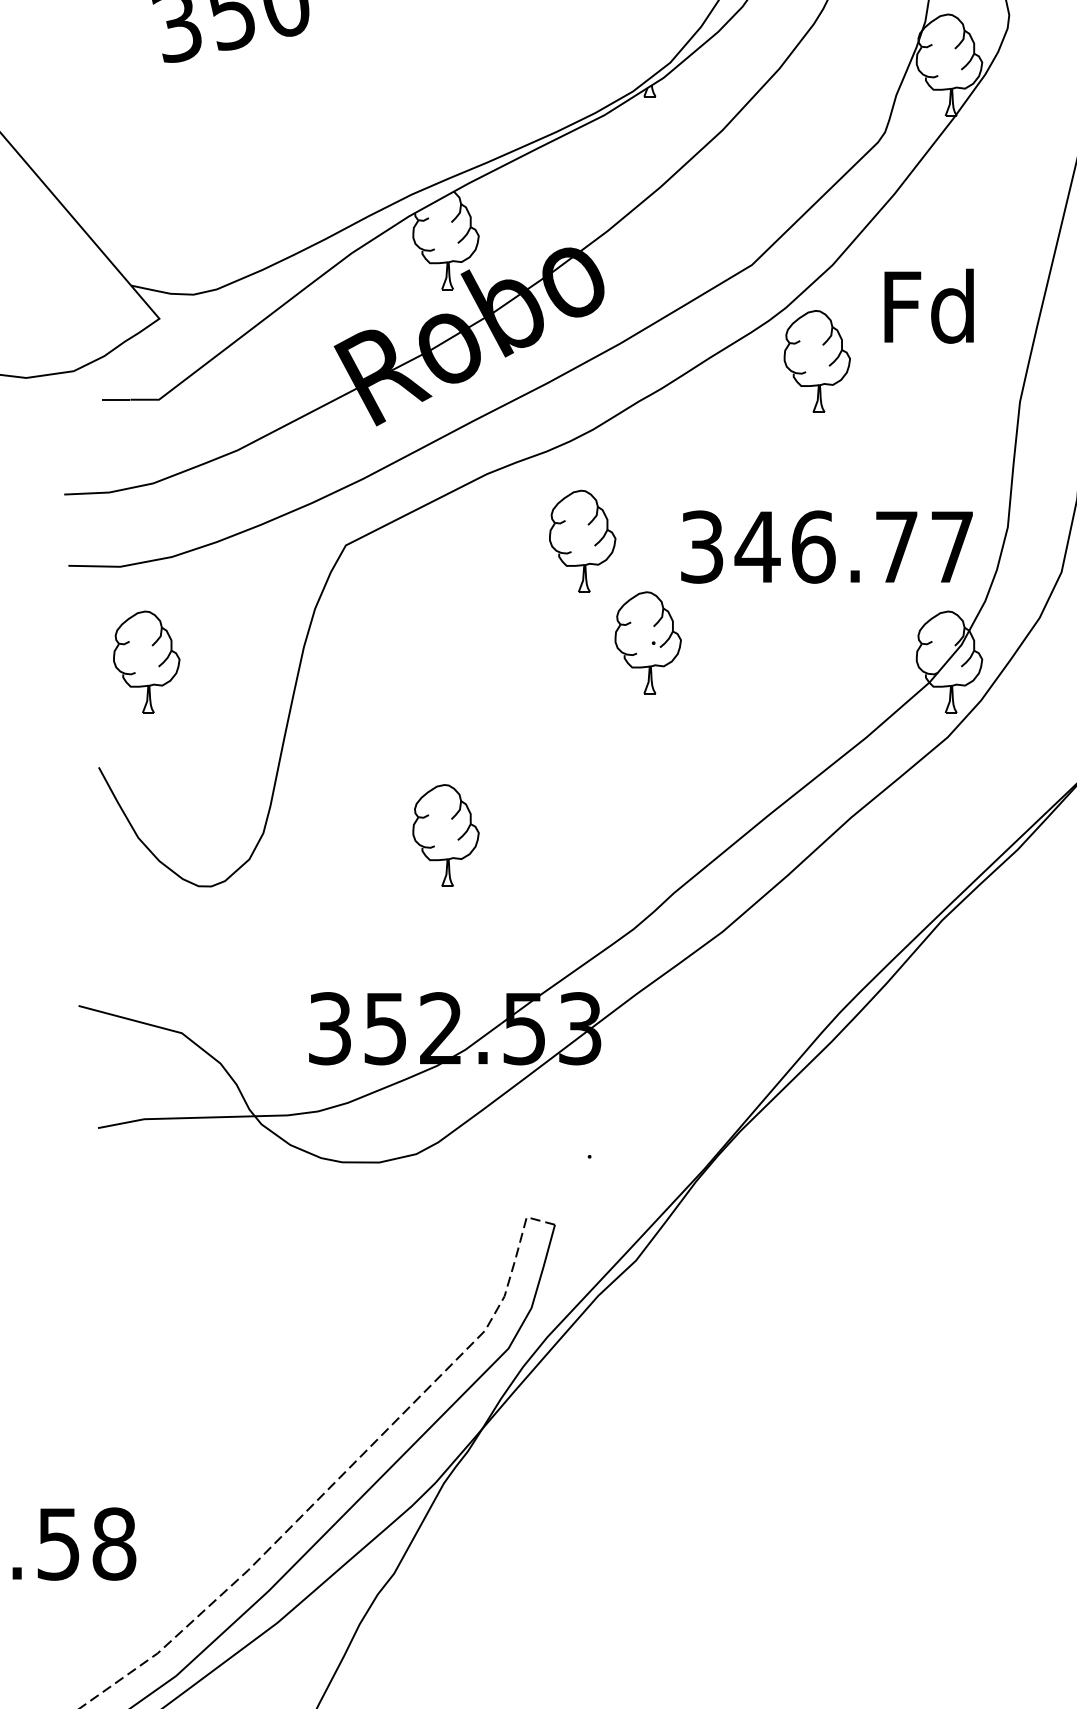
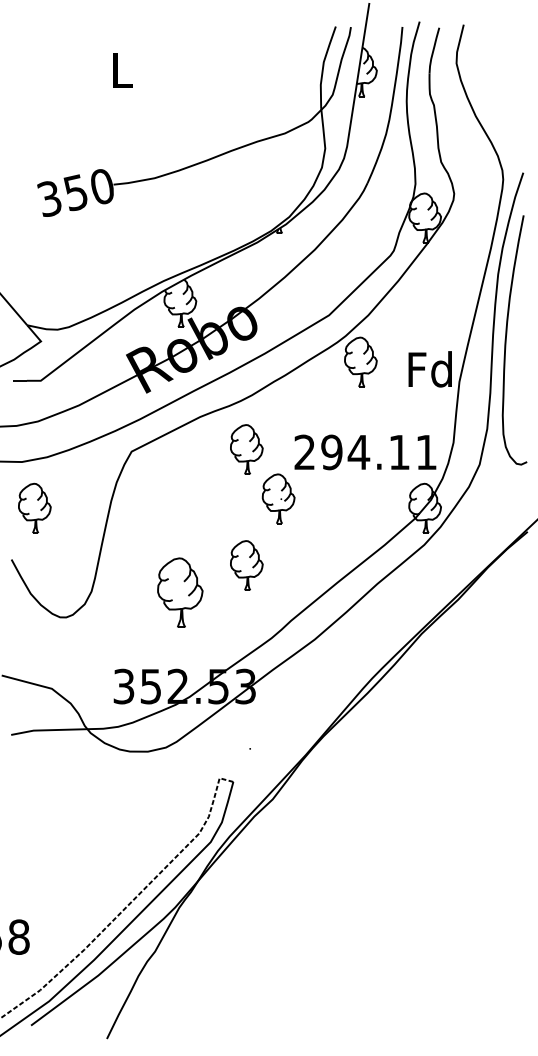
text: (927, 306) -> (429, 369), moved
text: (826, 547) -> (365, 452), 346.77 -> 294.11
part: (582, 779) -> (246, 565), added
part: (446, 835) -> (180, 592), size x1.4

